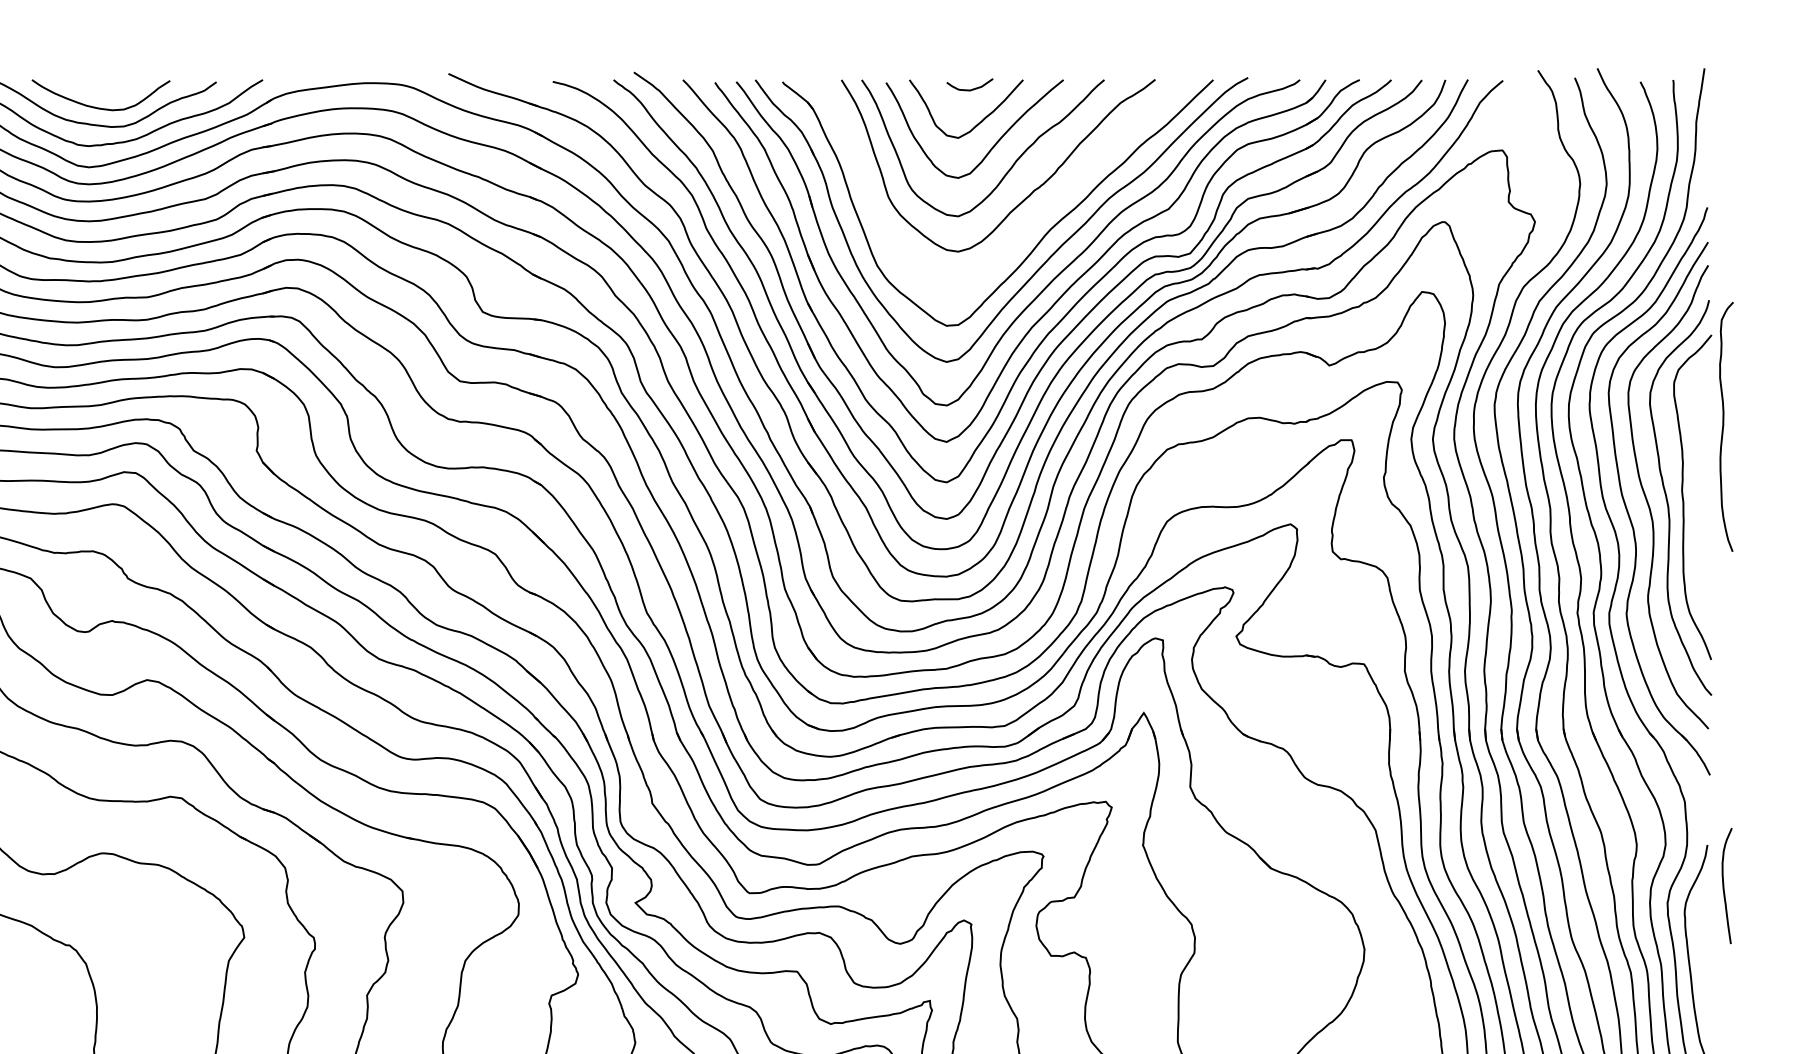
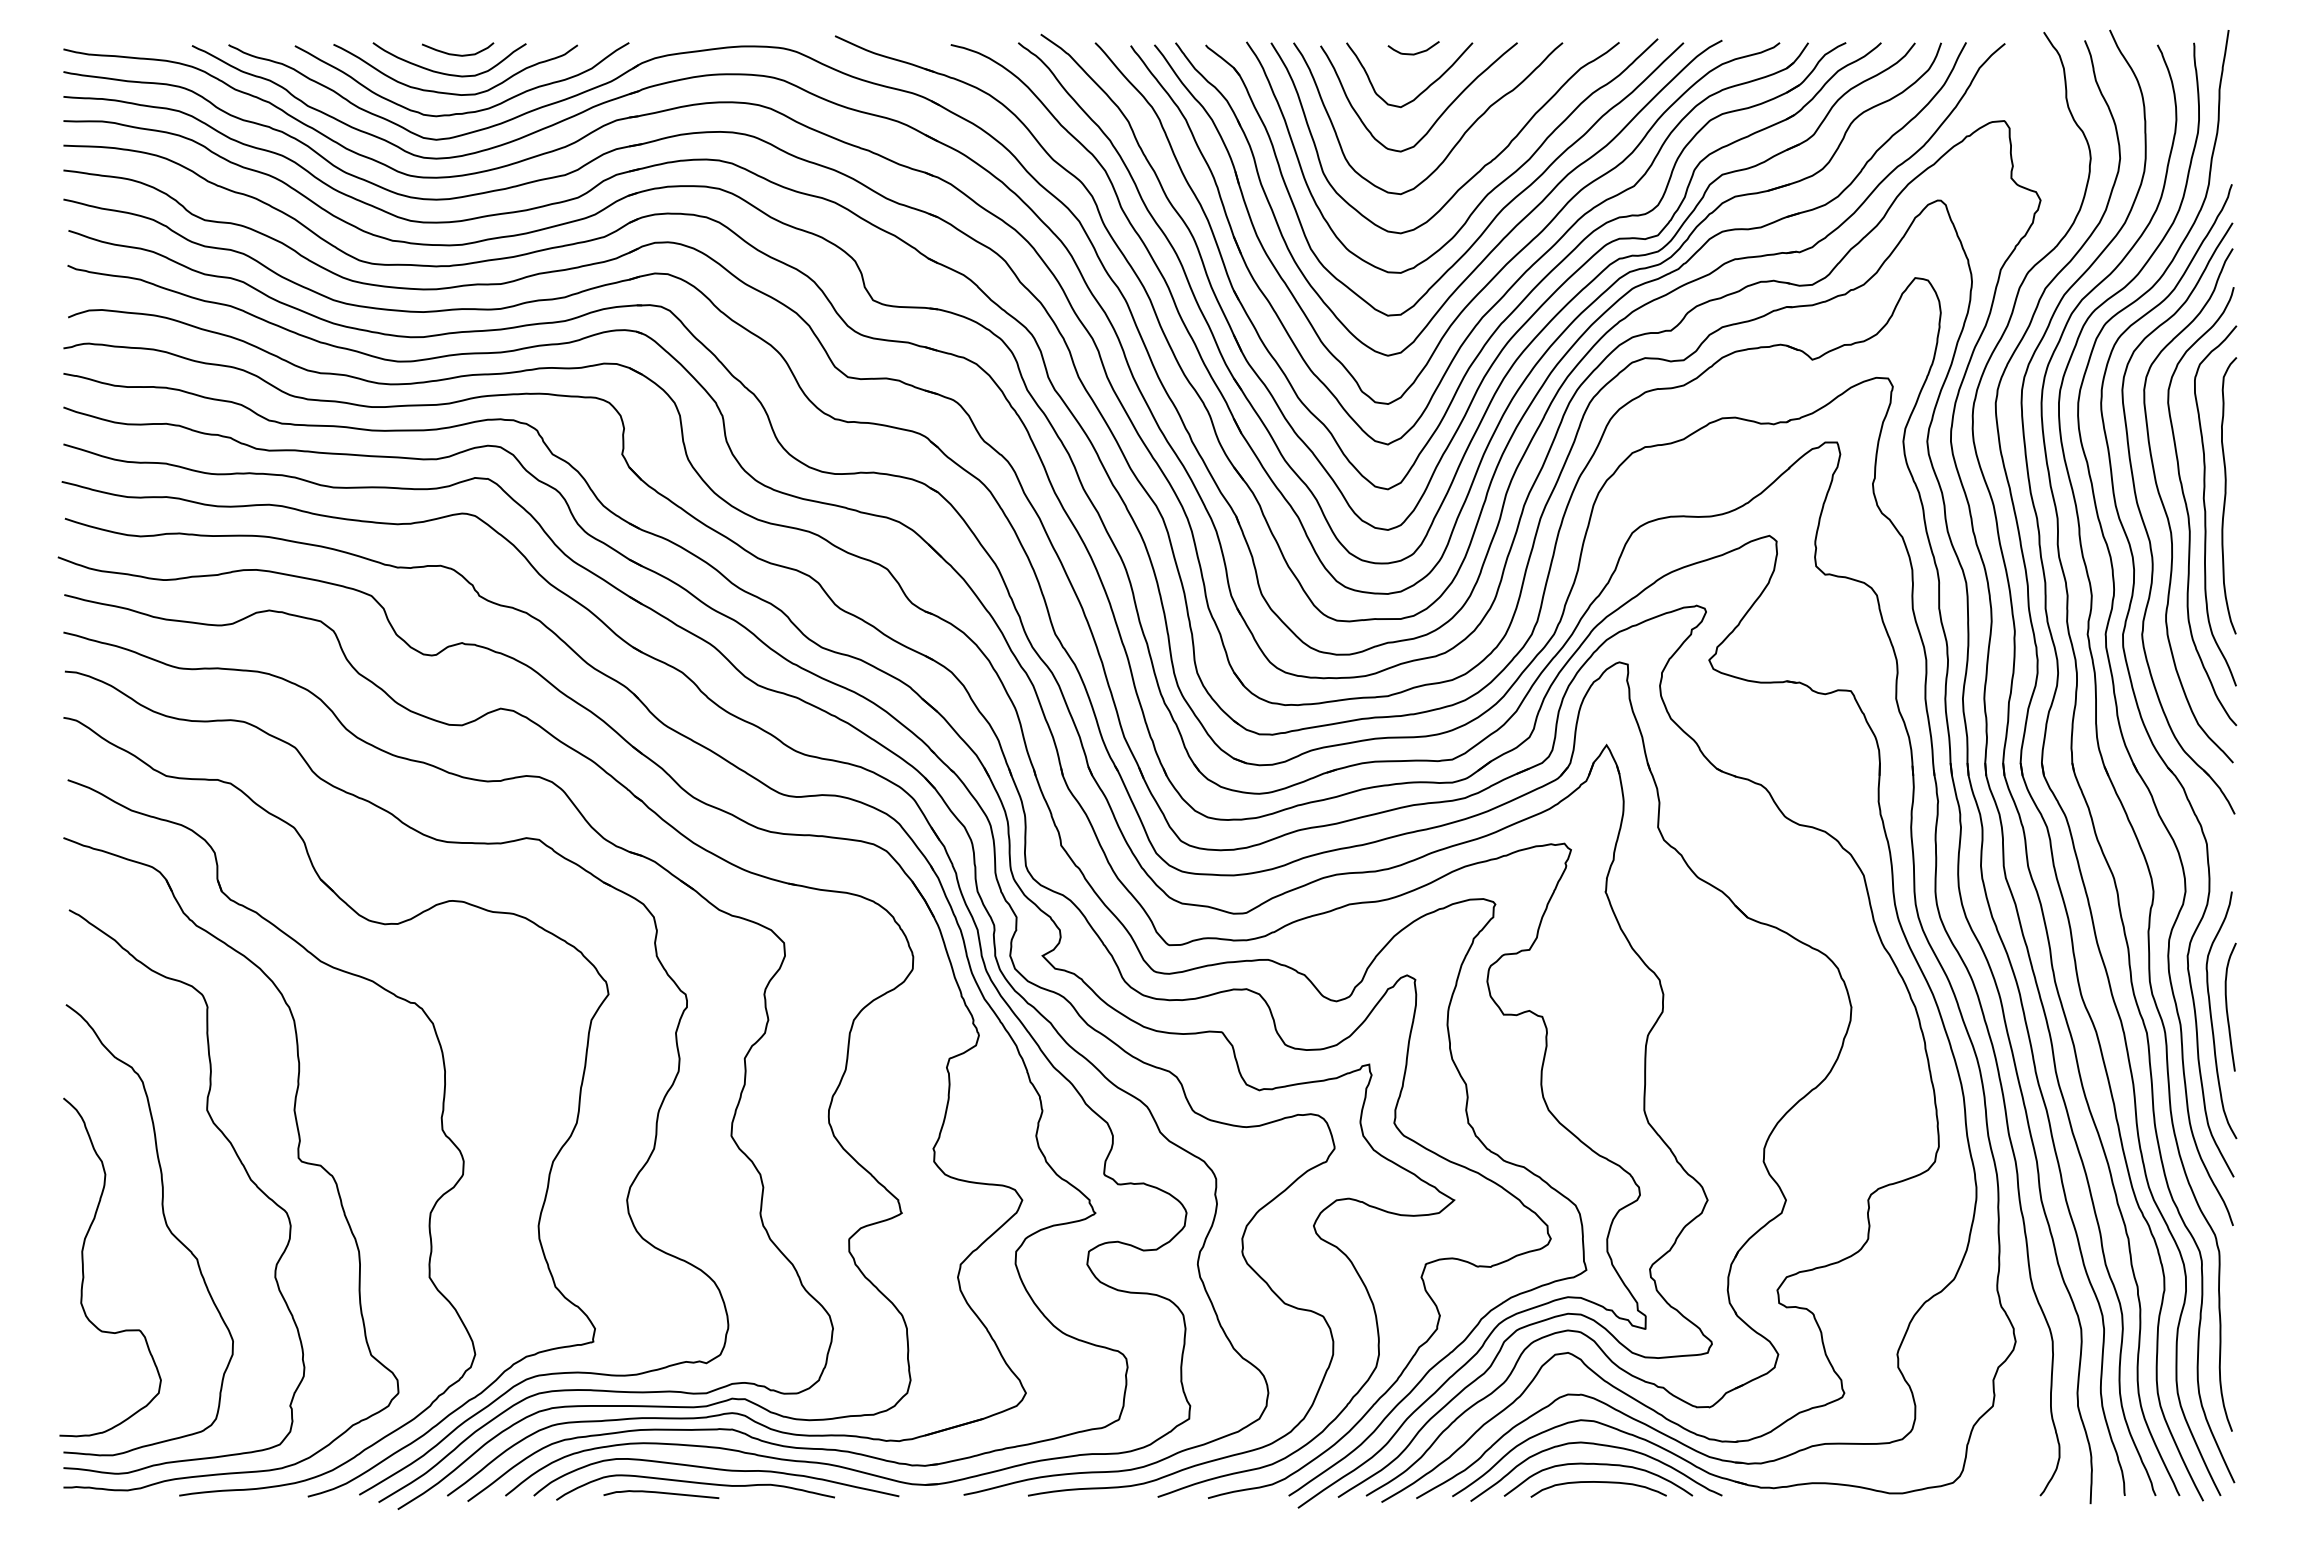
curve: (109, 90) -> (458, 54), added
curve: (1038, 213) -> (1489, 191), added
curve: (1724, 426) -> (2226, 495), moved
curve: (1724, 885) -> (2227, 1006), moved

